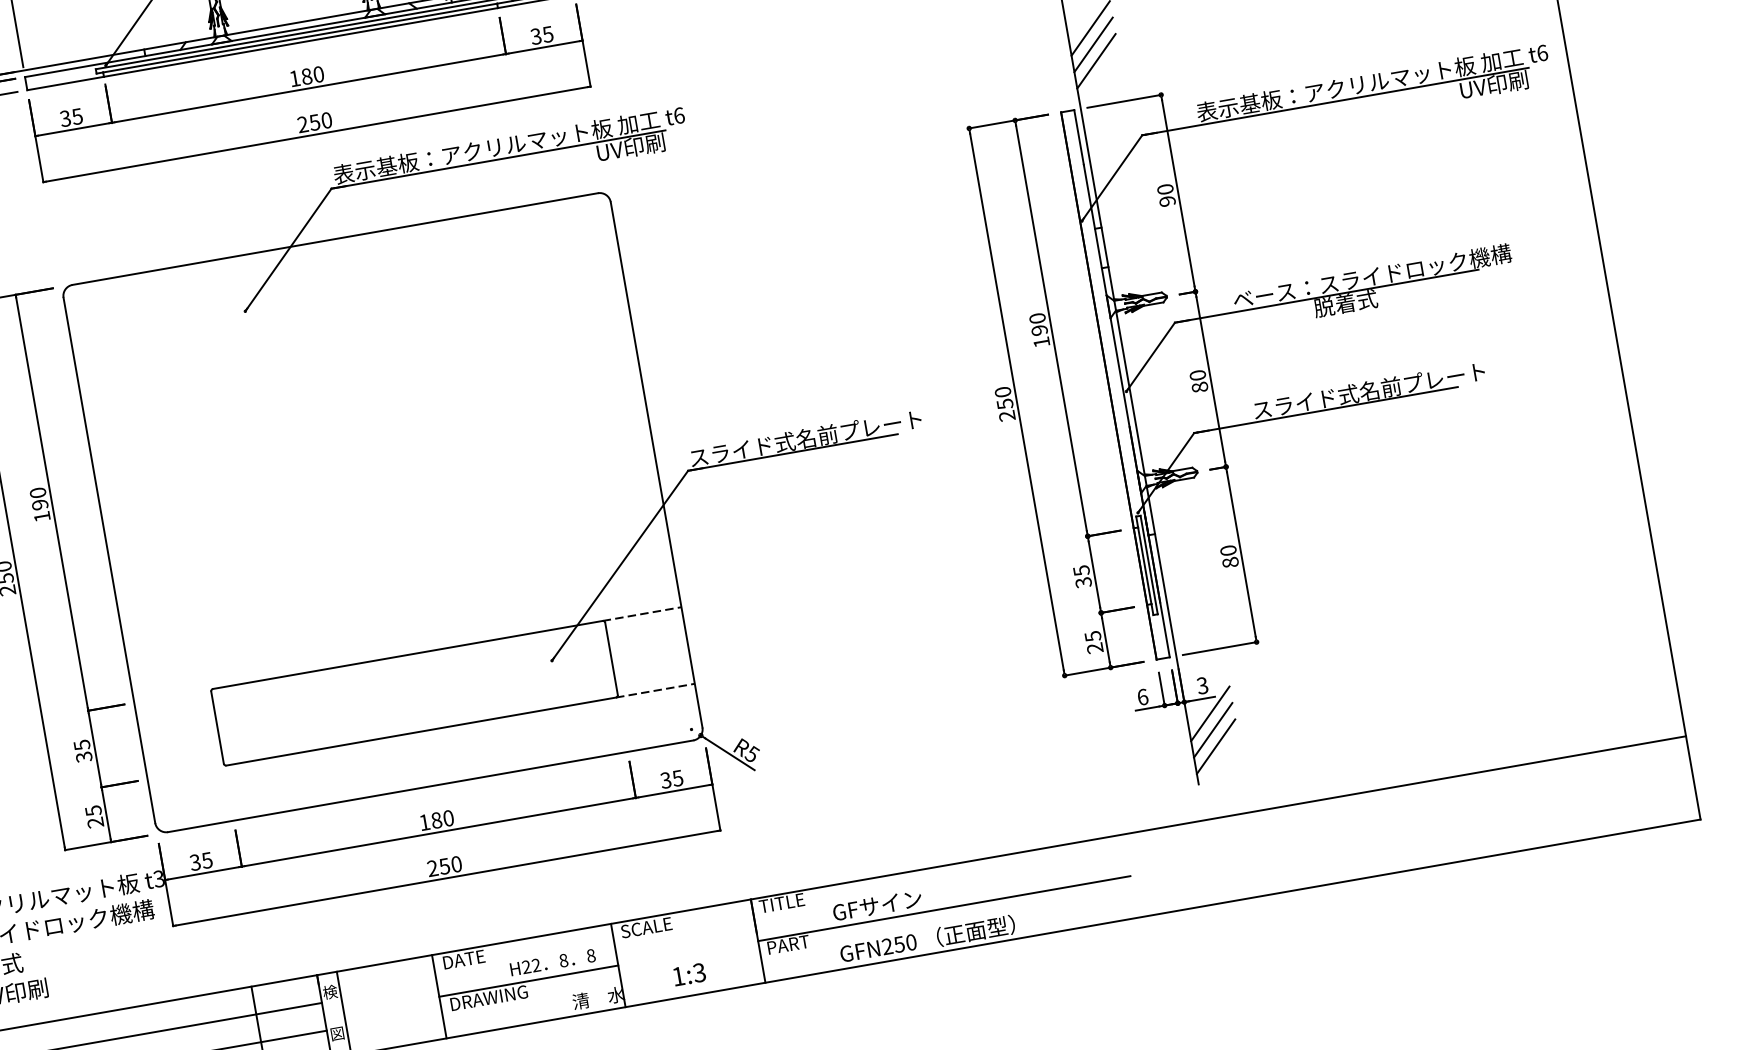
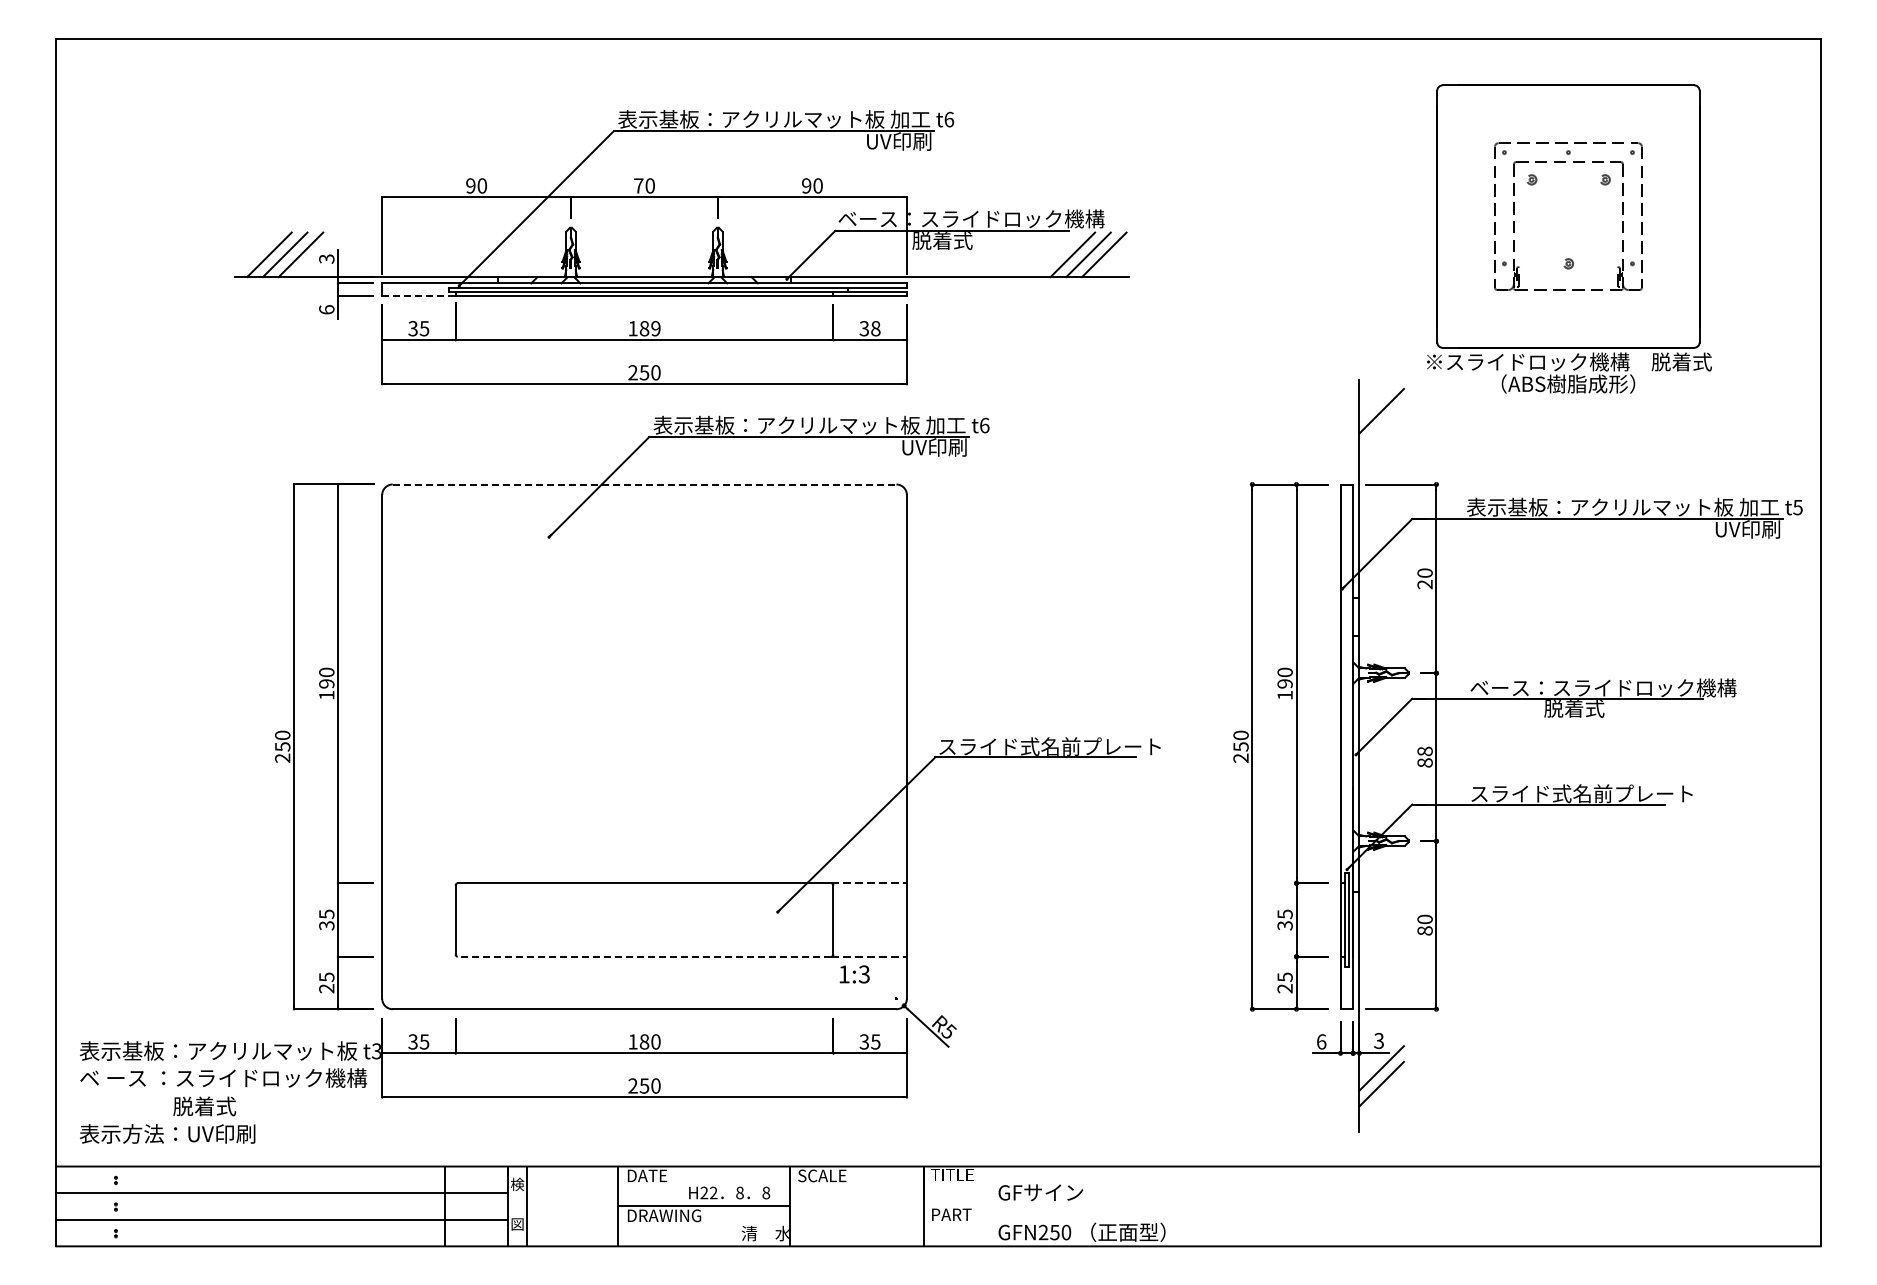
text: (547, 34) -> (875, 328), 35 -> 38
line: (1093, 44) -> (1381, 426), removed
text: (1541, 53) -> (1797, 507), t6 -> t5
line: (1096, 61) -> (1381, 442), removed
text: (318, 74) -> (655, 328), 180 -> 189
line: (65, 84) -> (418, 296), solid -> dashed
text: (1166, 201) -> (1424, 584), 90 -> 20
line: (335, 239) -> (644, 484), solid -> dashed
text: (1197, 375) -> (1424, 751), 80 -> 88
line: (421, 731) -> (644, 956), solid -> dashed
line: (1215, 746) -> (1381, 1099), removed
line: (944, 908) -> (1102, 1206), removed
text: (689, 974) -> (854, 974), moved

